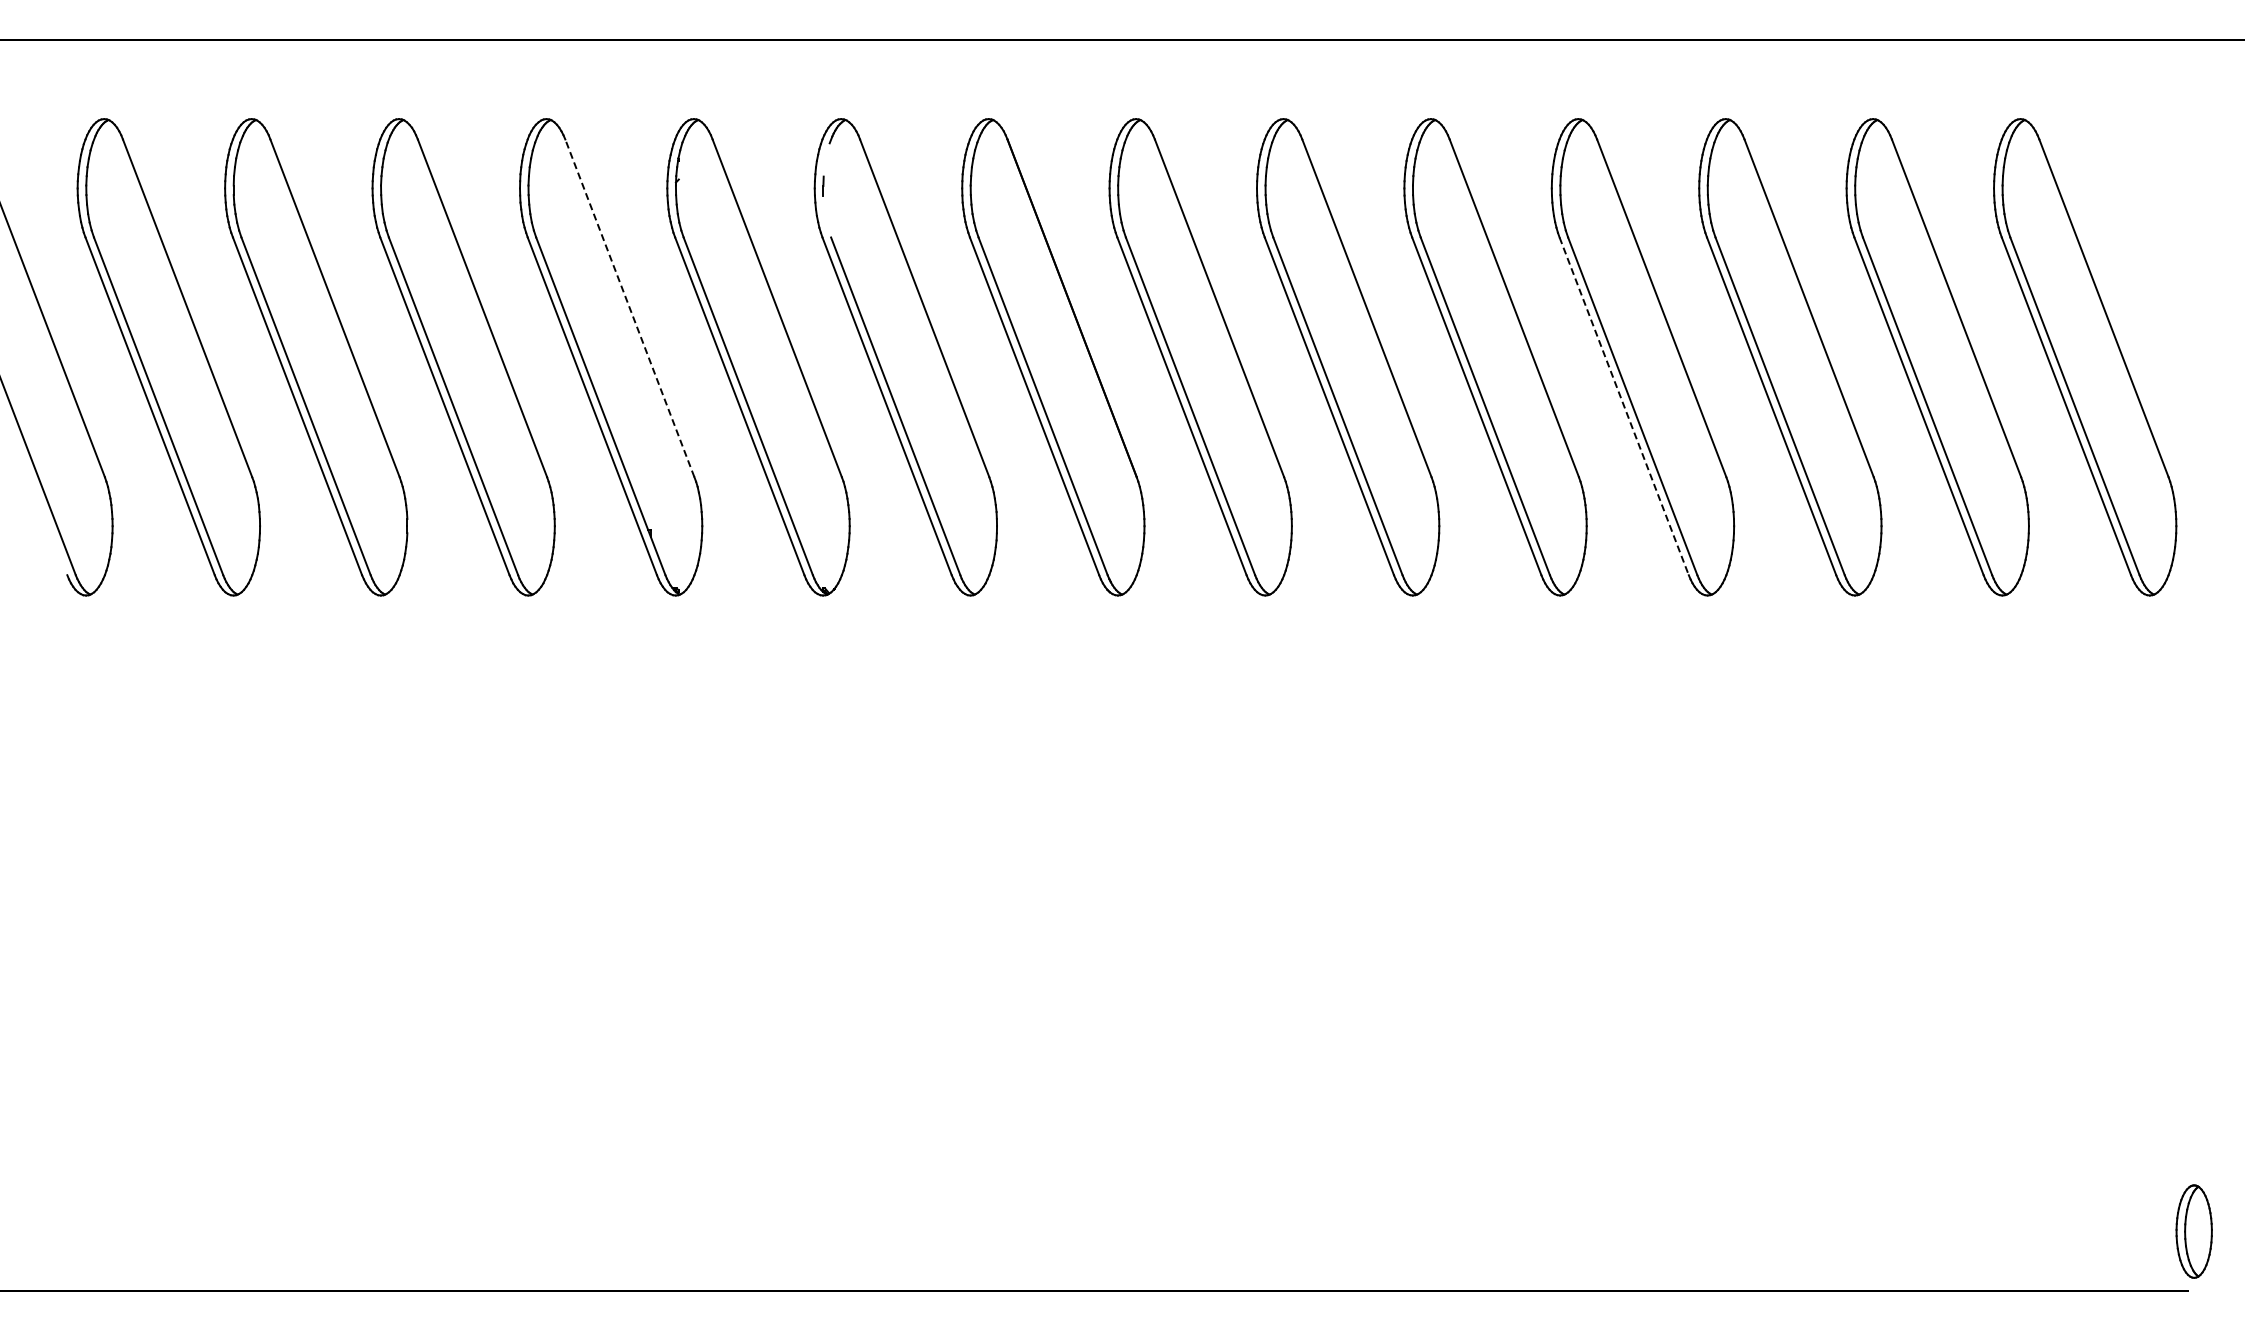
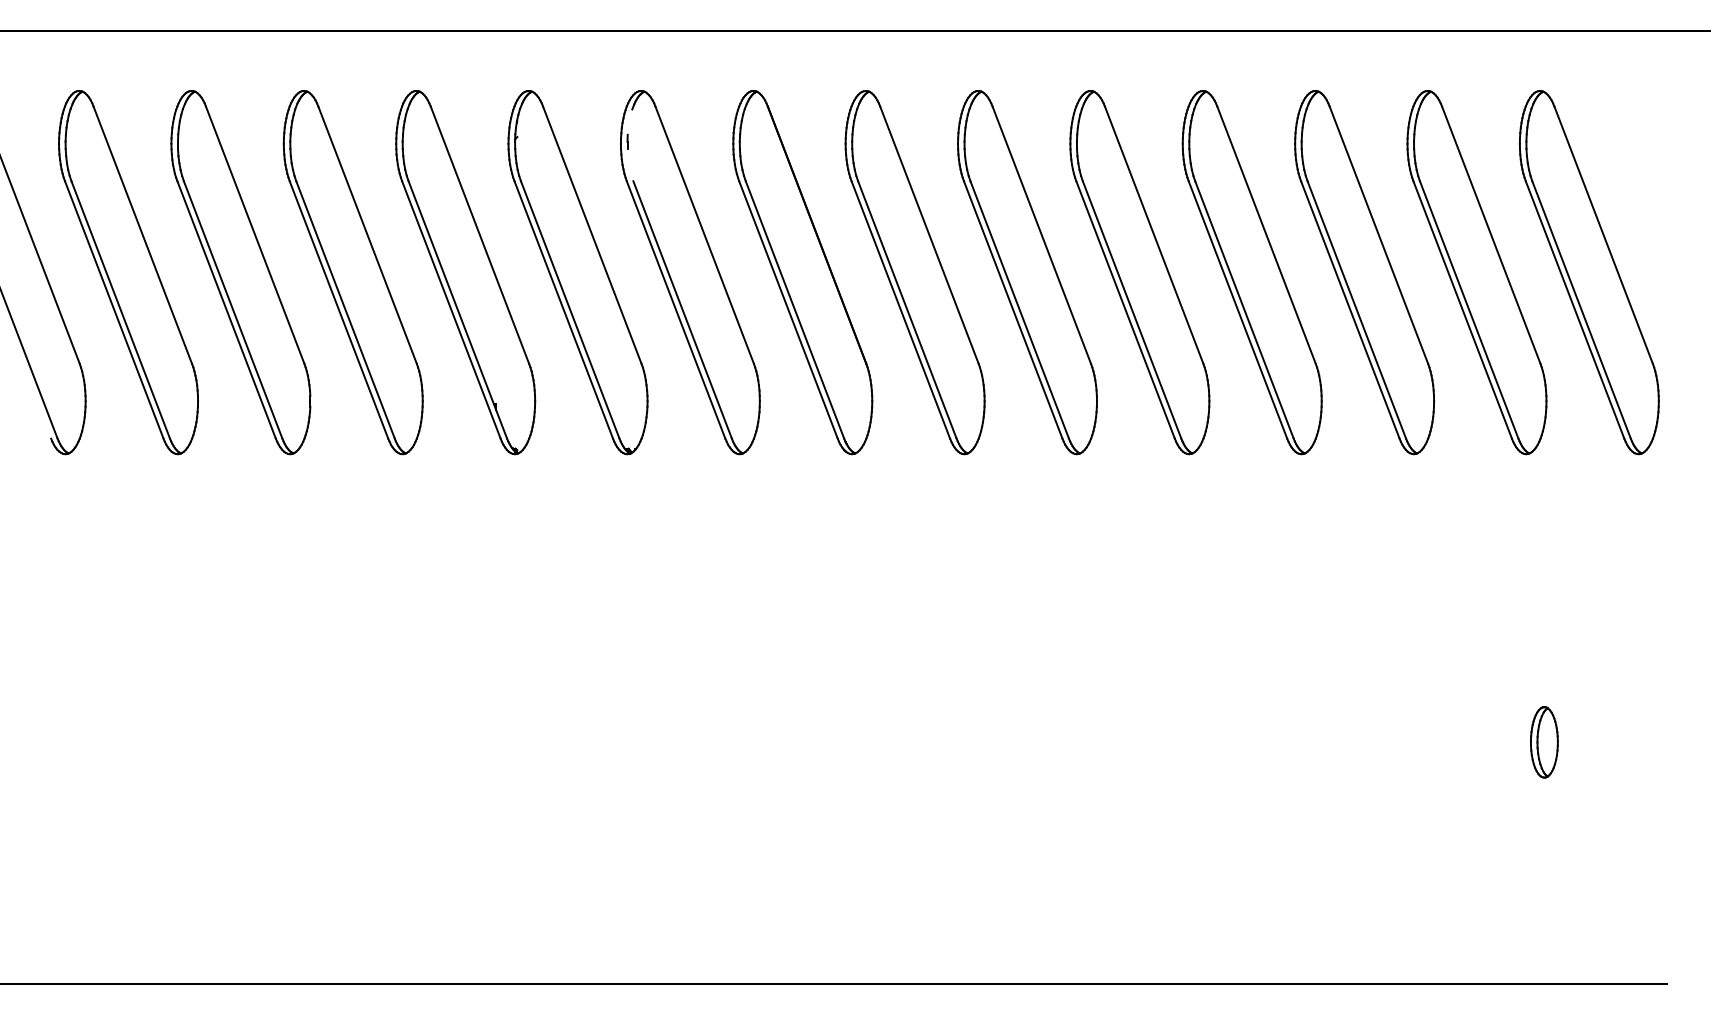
line: (629, 308) -> (479, 235), dashed -> solid
line: (1624, 406) -> (1238, 310), dashed -> solid
part: (2193, 1231) -> (1543, 742), moved

